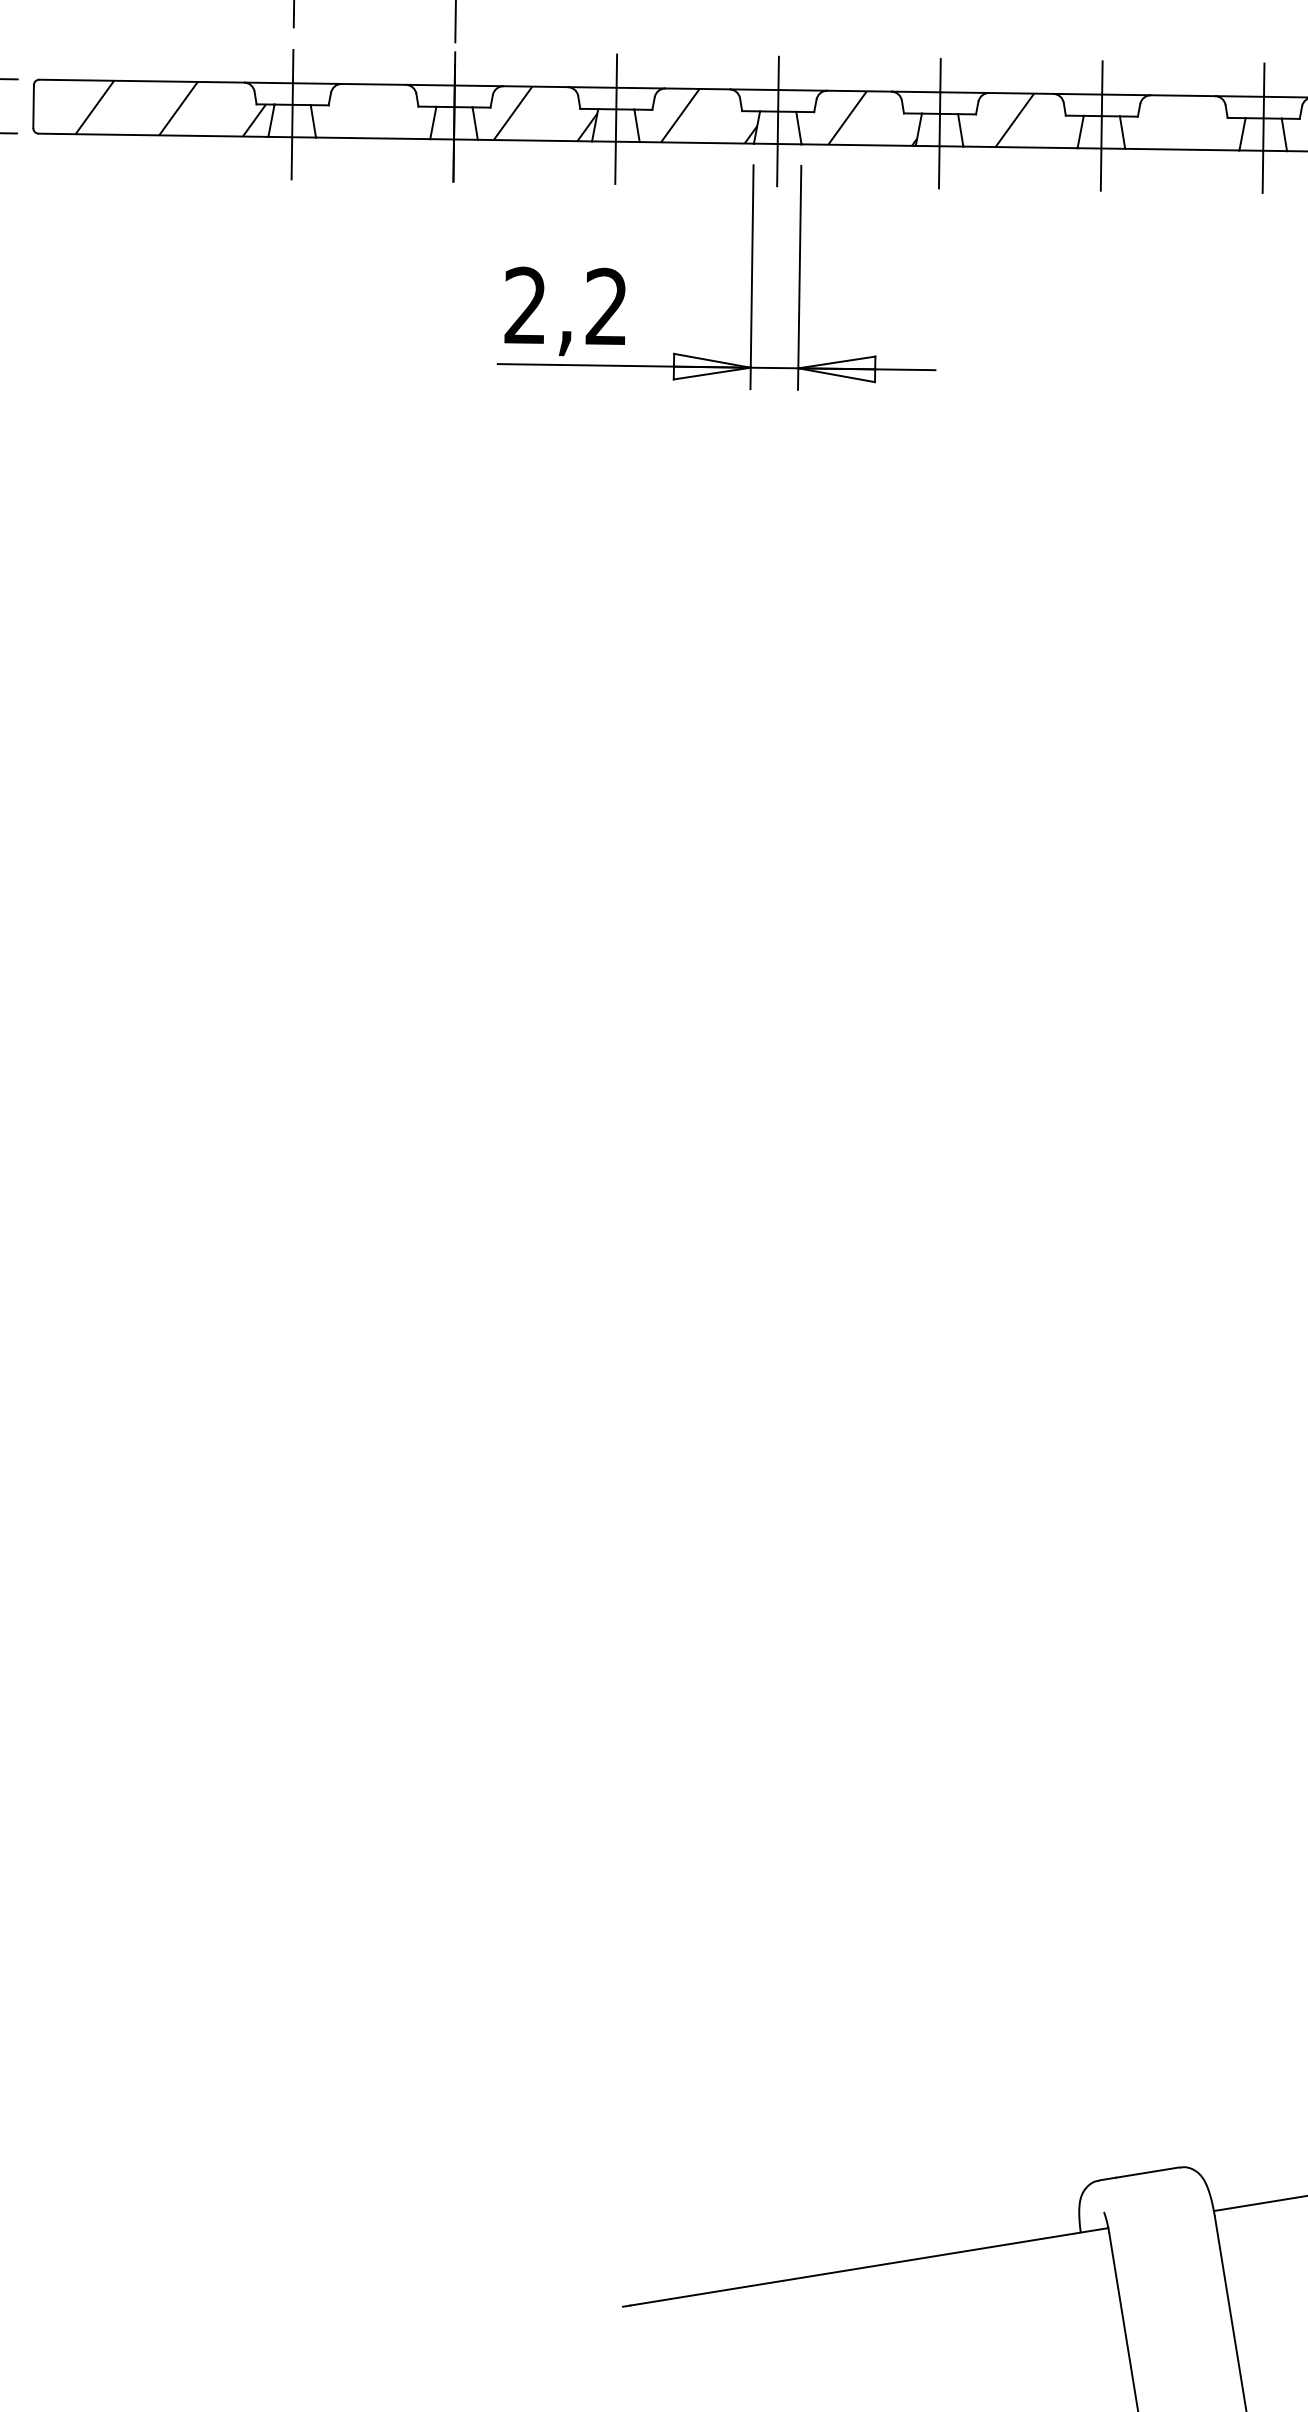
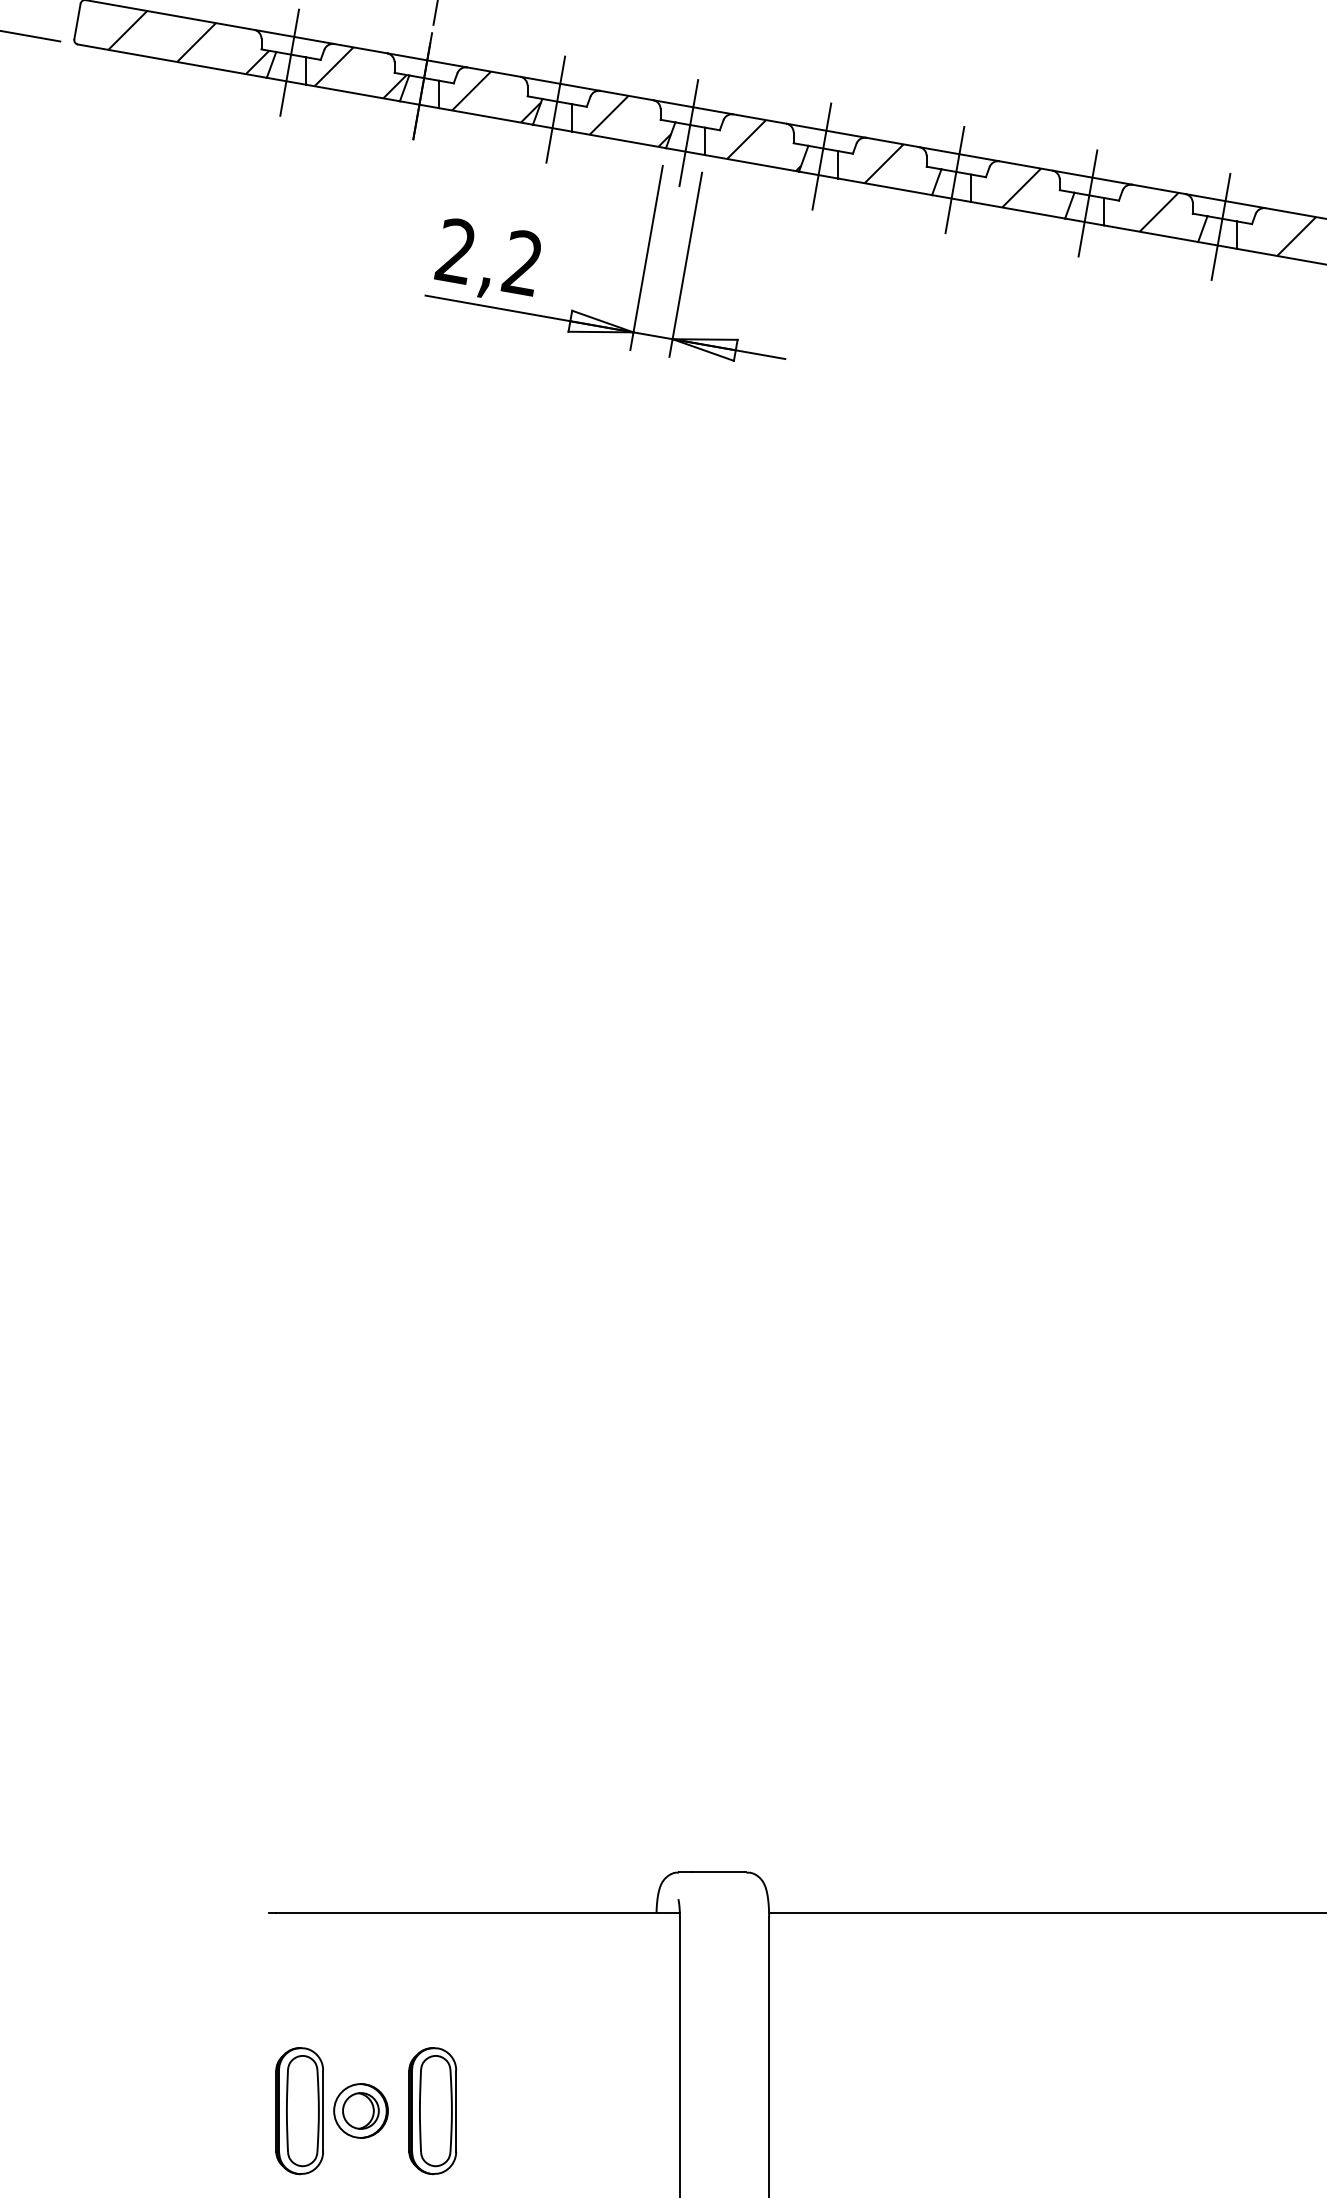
hatch: (378, 112) -> (360, 72), added
hatch: (1181, 122) -> (1021, 187), added

